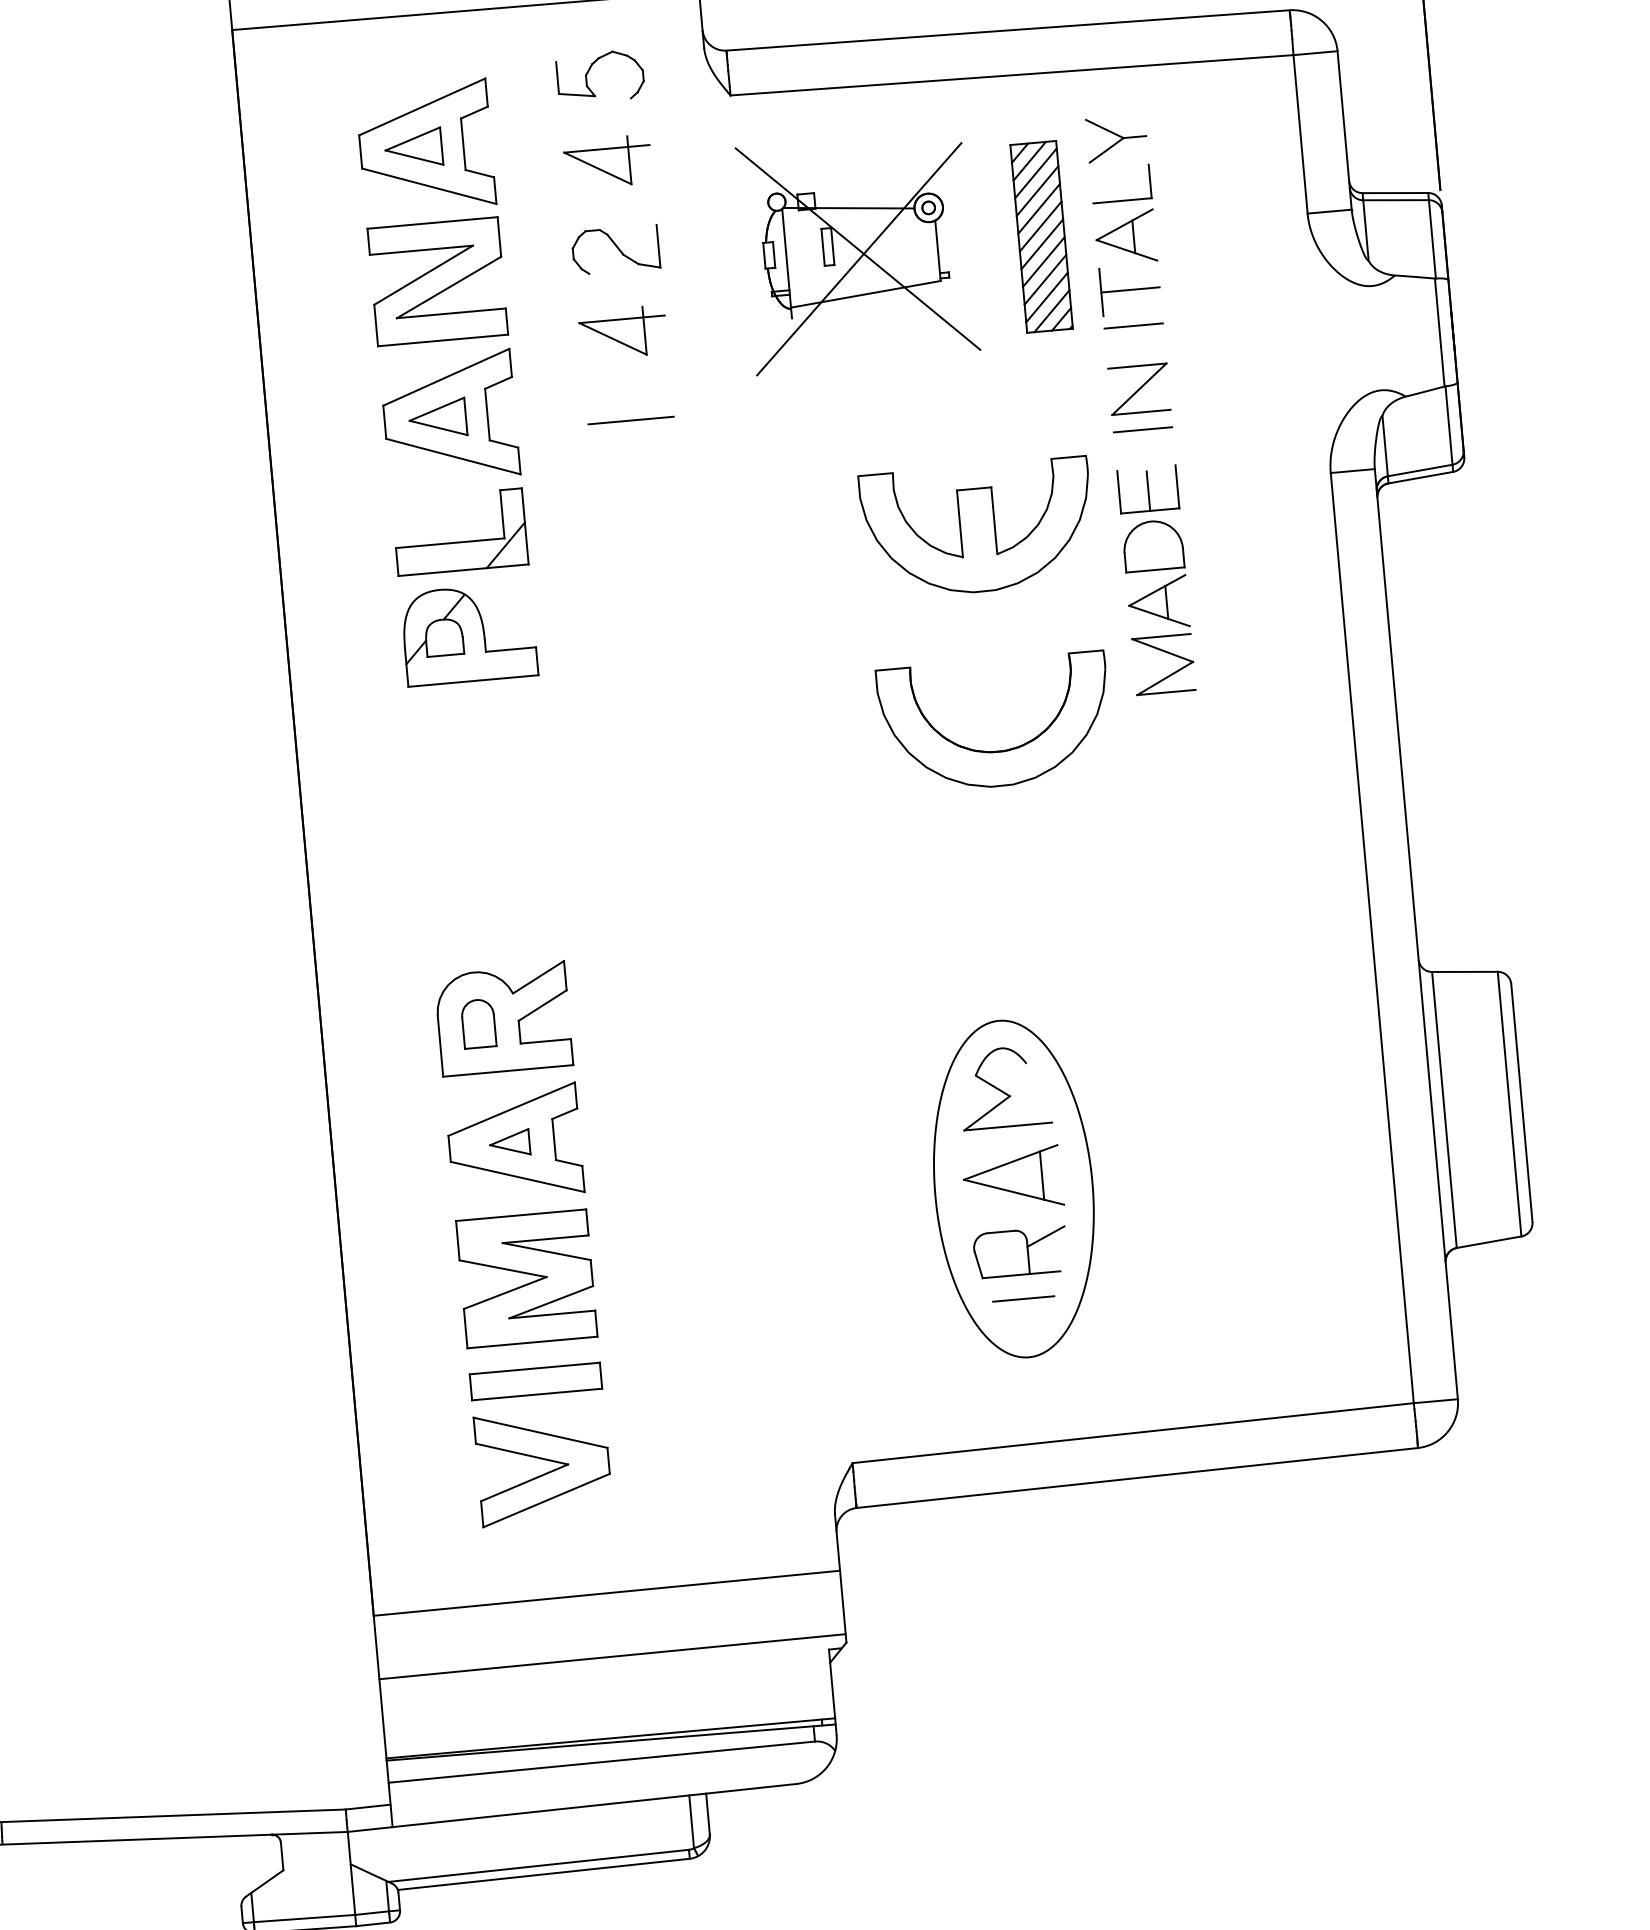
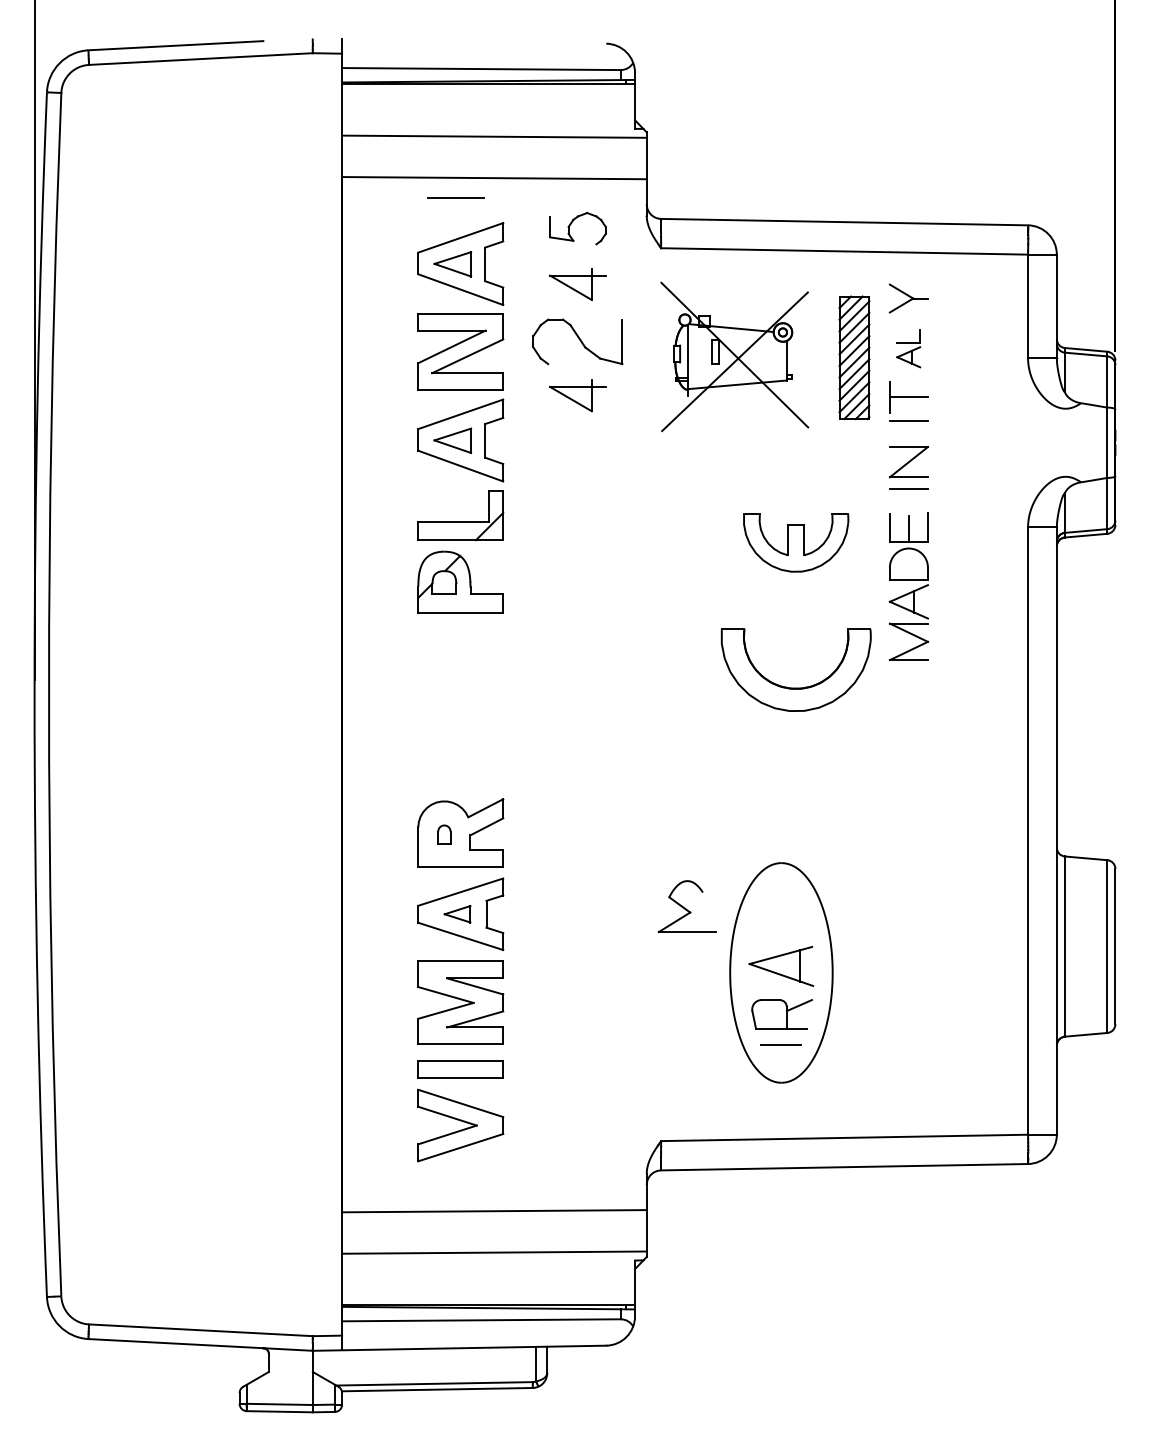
part: (1123, 215) -> (908, 348), size x0.6
part: (615, 249) -> (577, 341), size x1.6
line: (630, 419) -> (455, 197), moved
part: (976, 527) -> (795, 542), size x0.7
part: (478, 1023) -> (444, 834), size x0.6
part: (1003, 1087) -> (686, 906), moved

